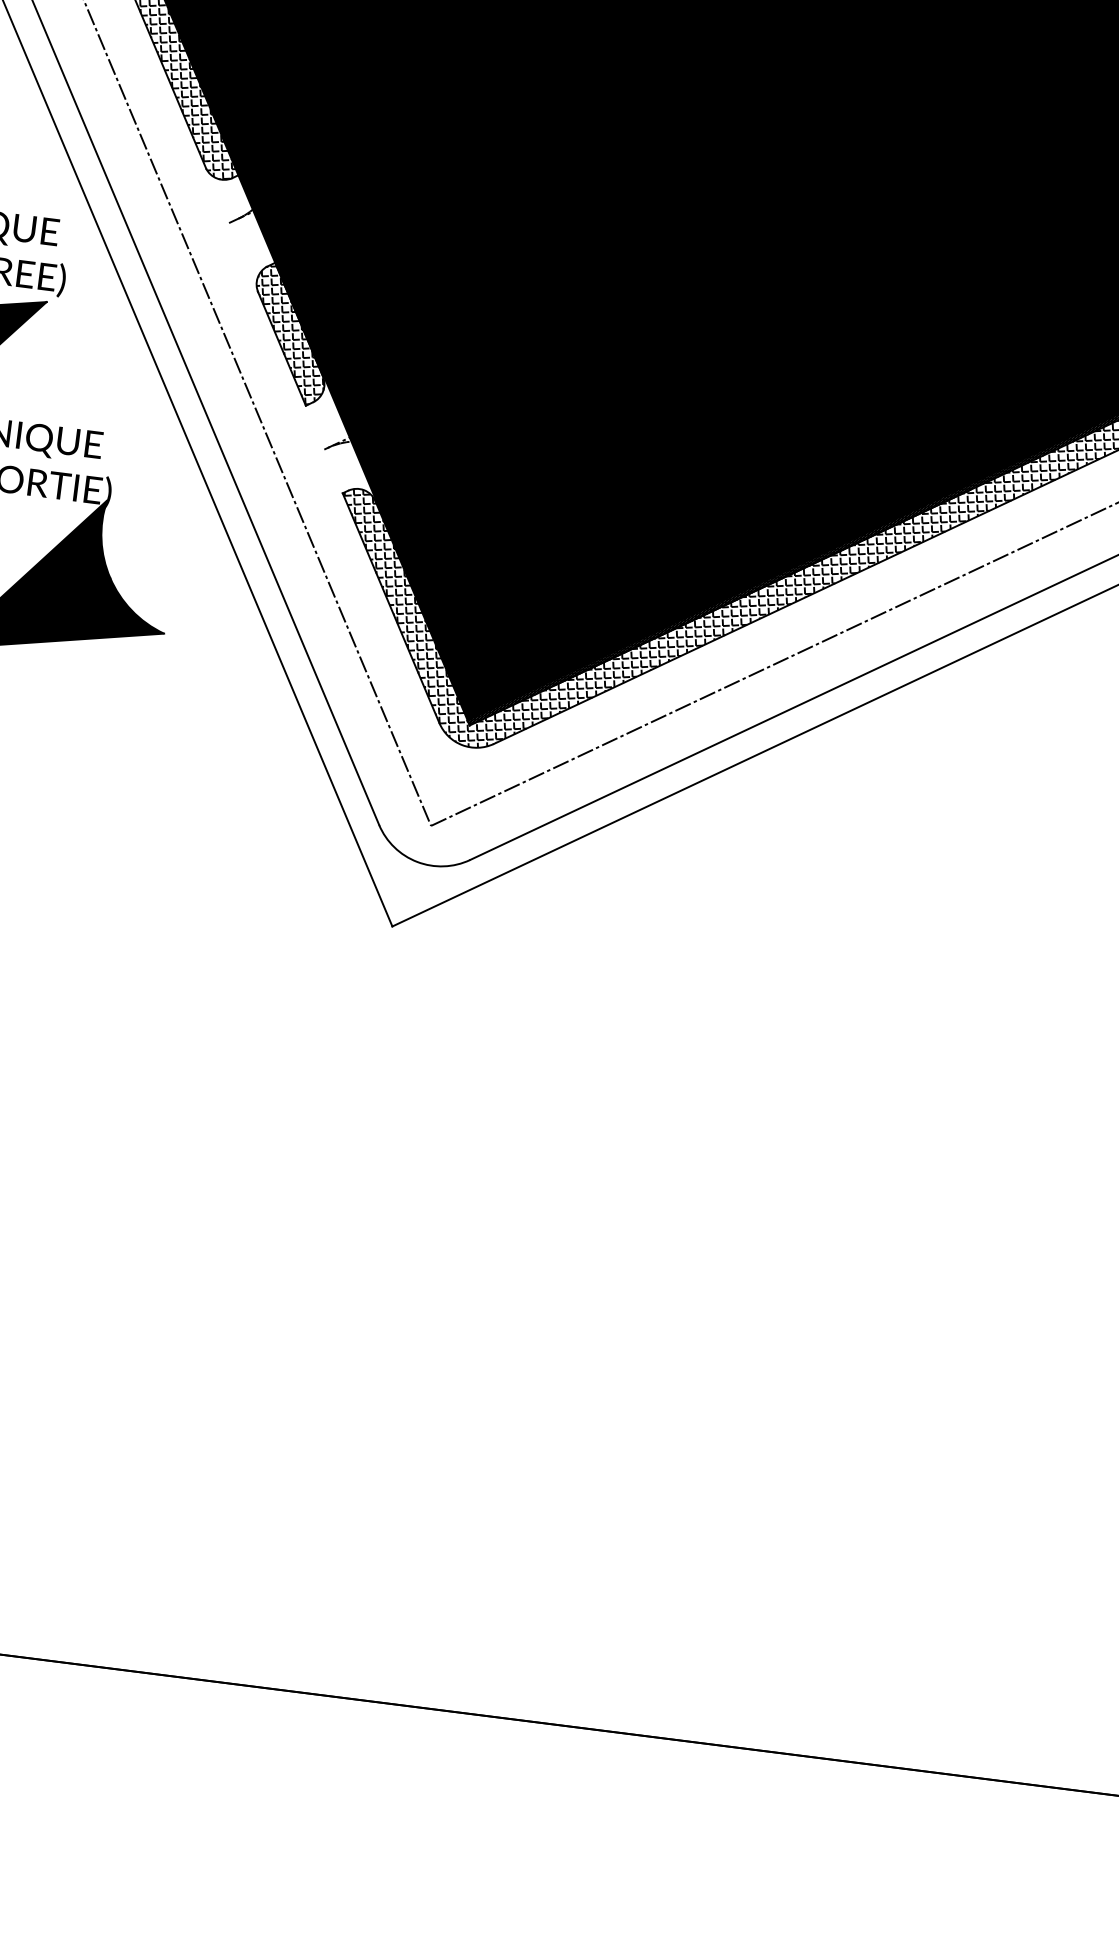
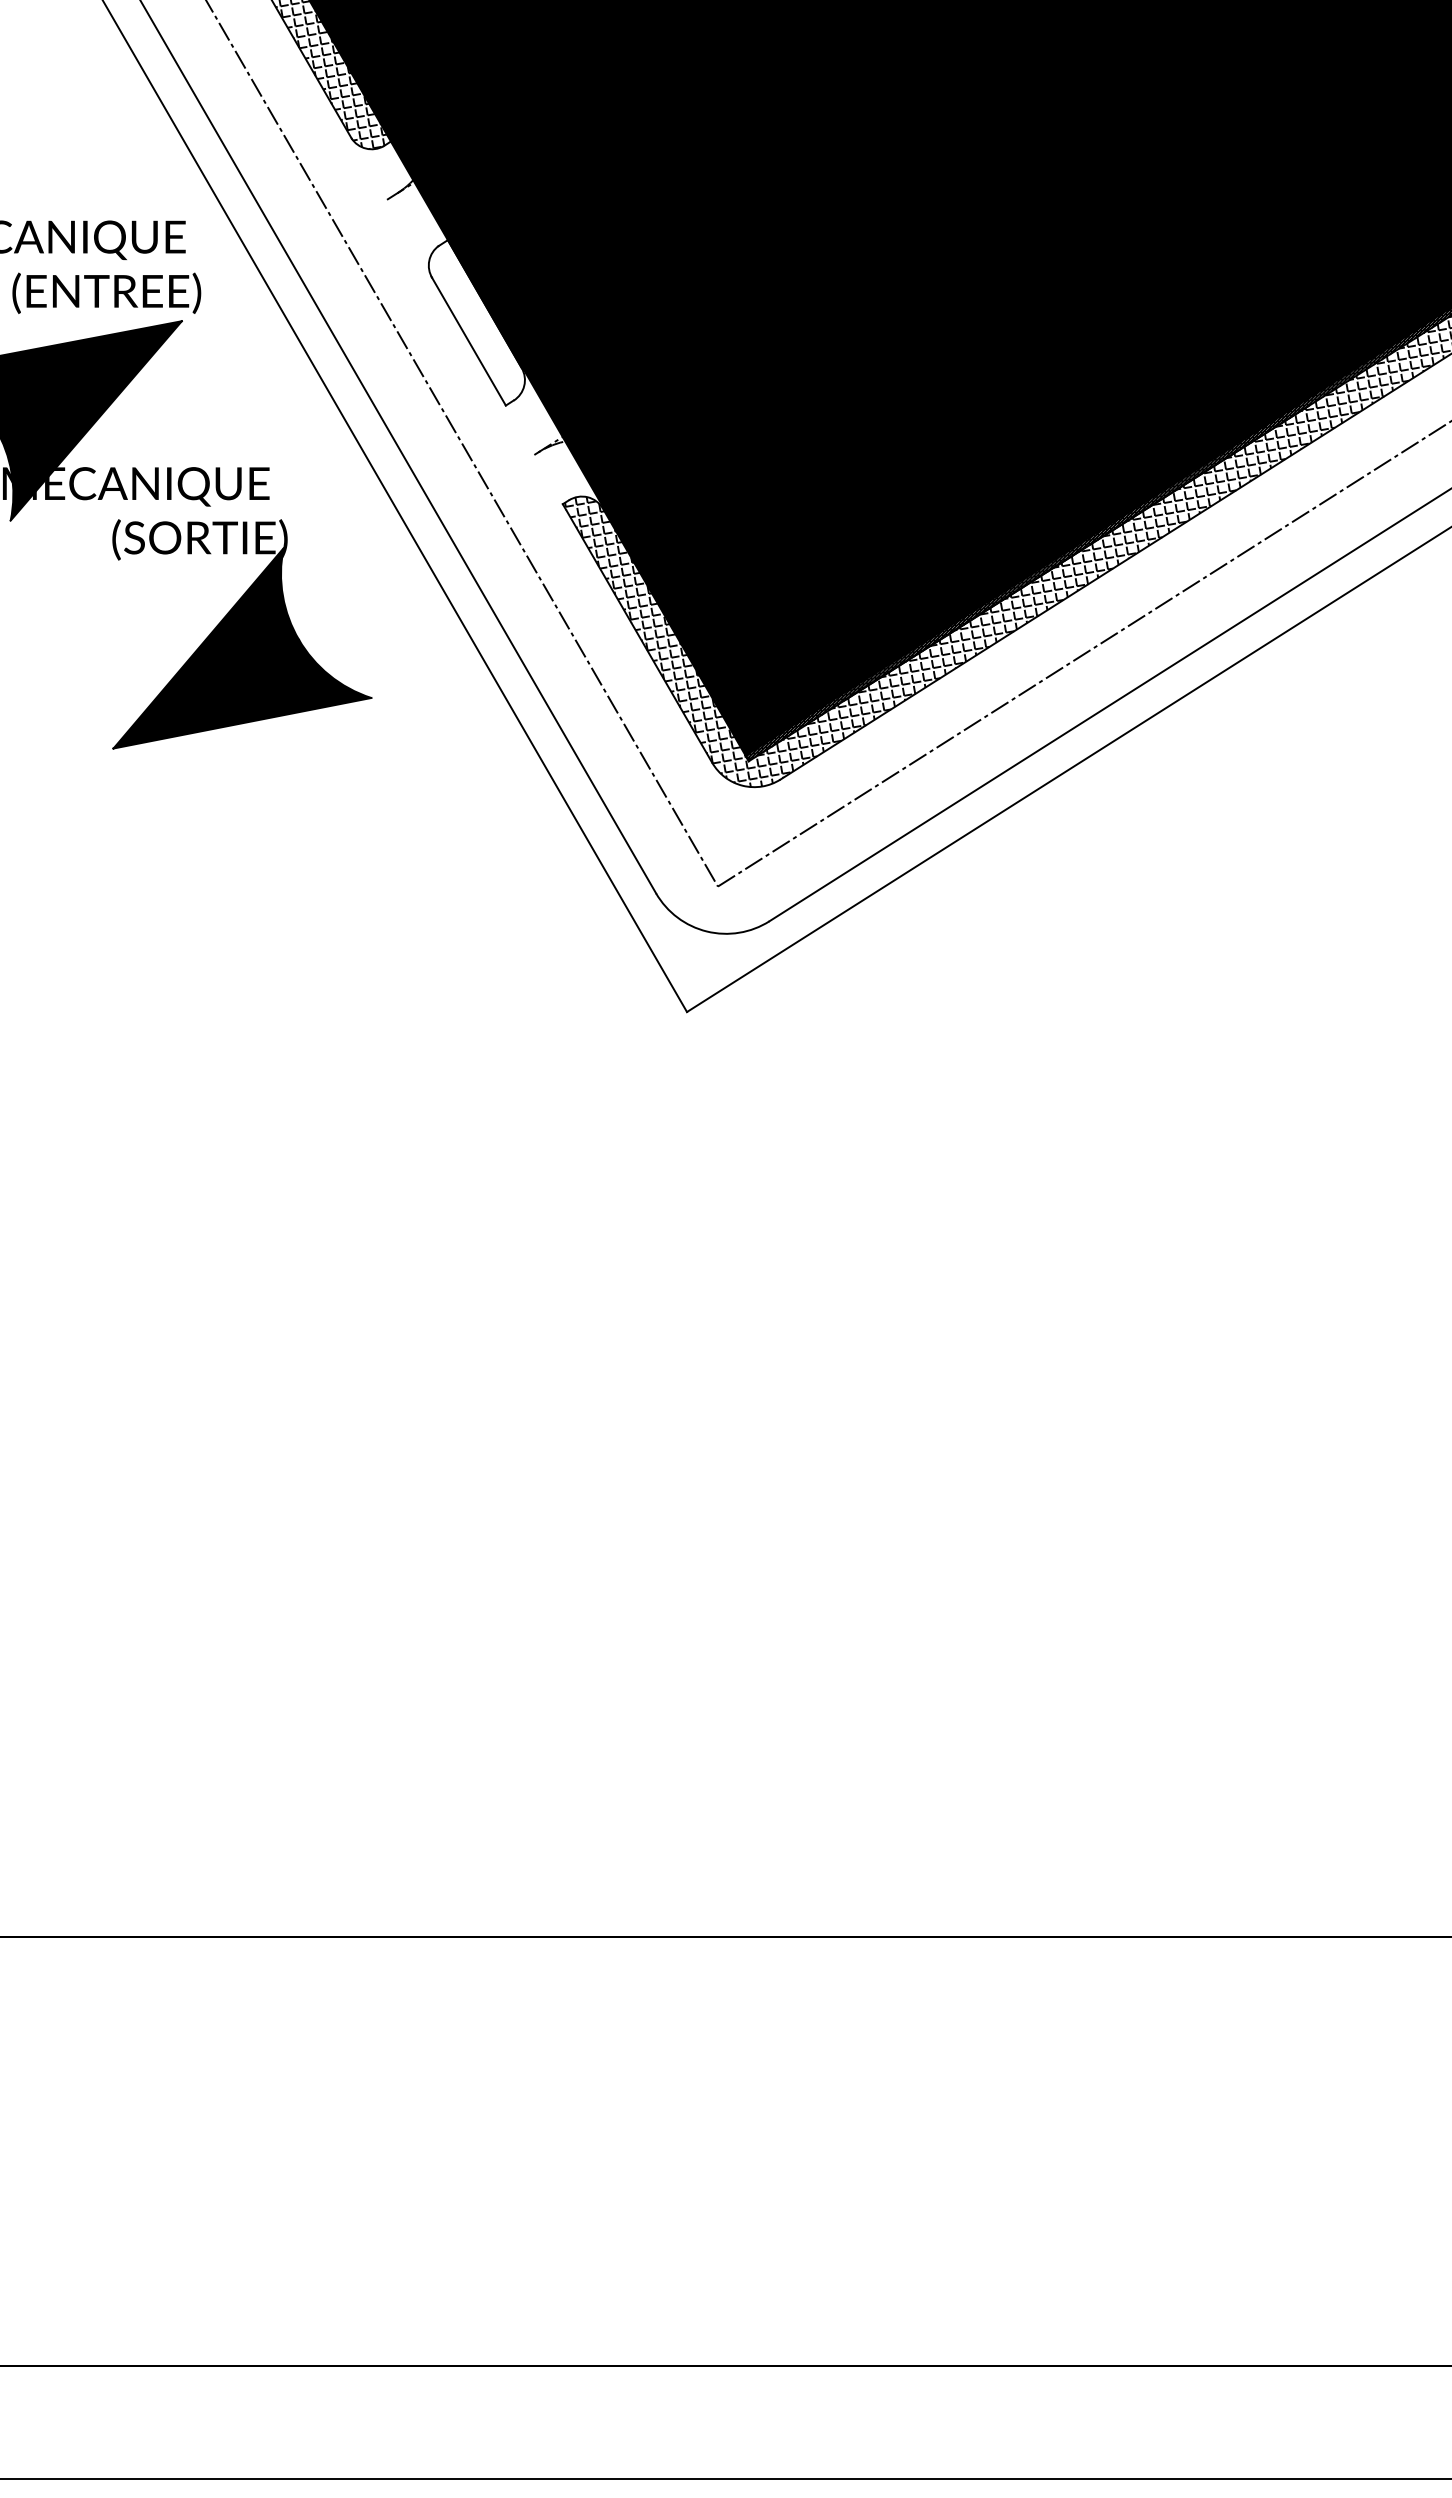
hatch: (290, 334) -> (476, 323), removed

